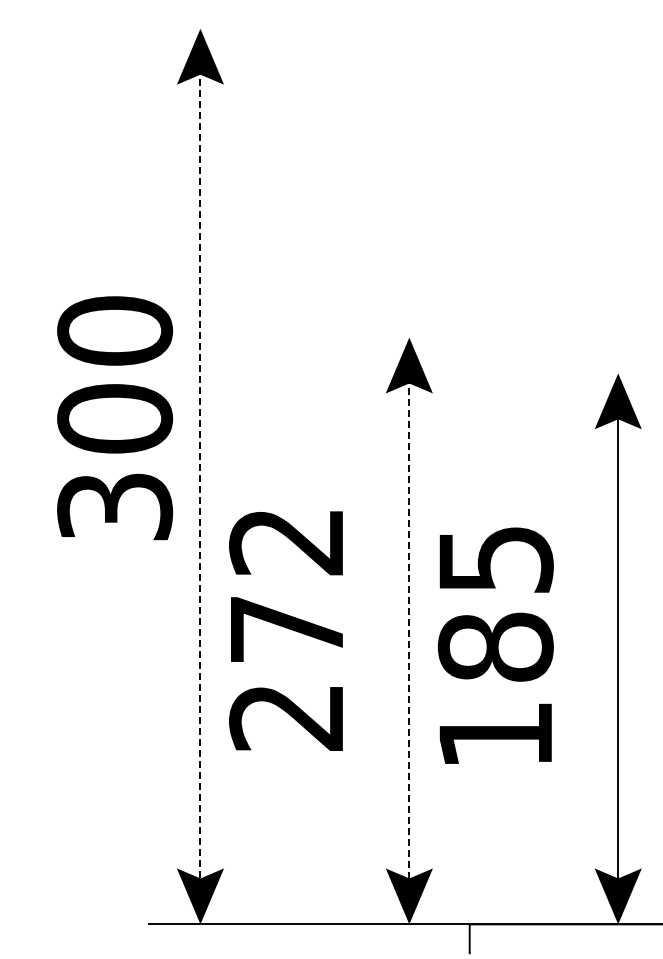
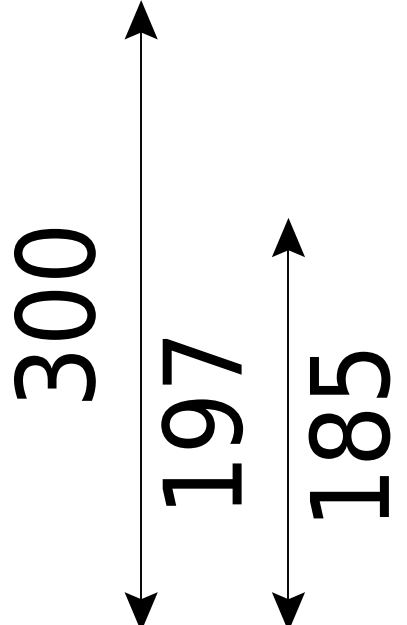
text: (115, 418) -> (55, 315), moved
line: (200, 476) -> (141, 315), dashed -> solid
text: (286, 629) -> (201, 423), 272 -> 197
line: (409, 631) -> (288, 425), dashed -> solid

